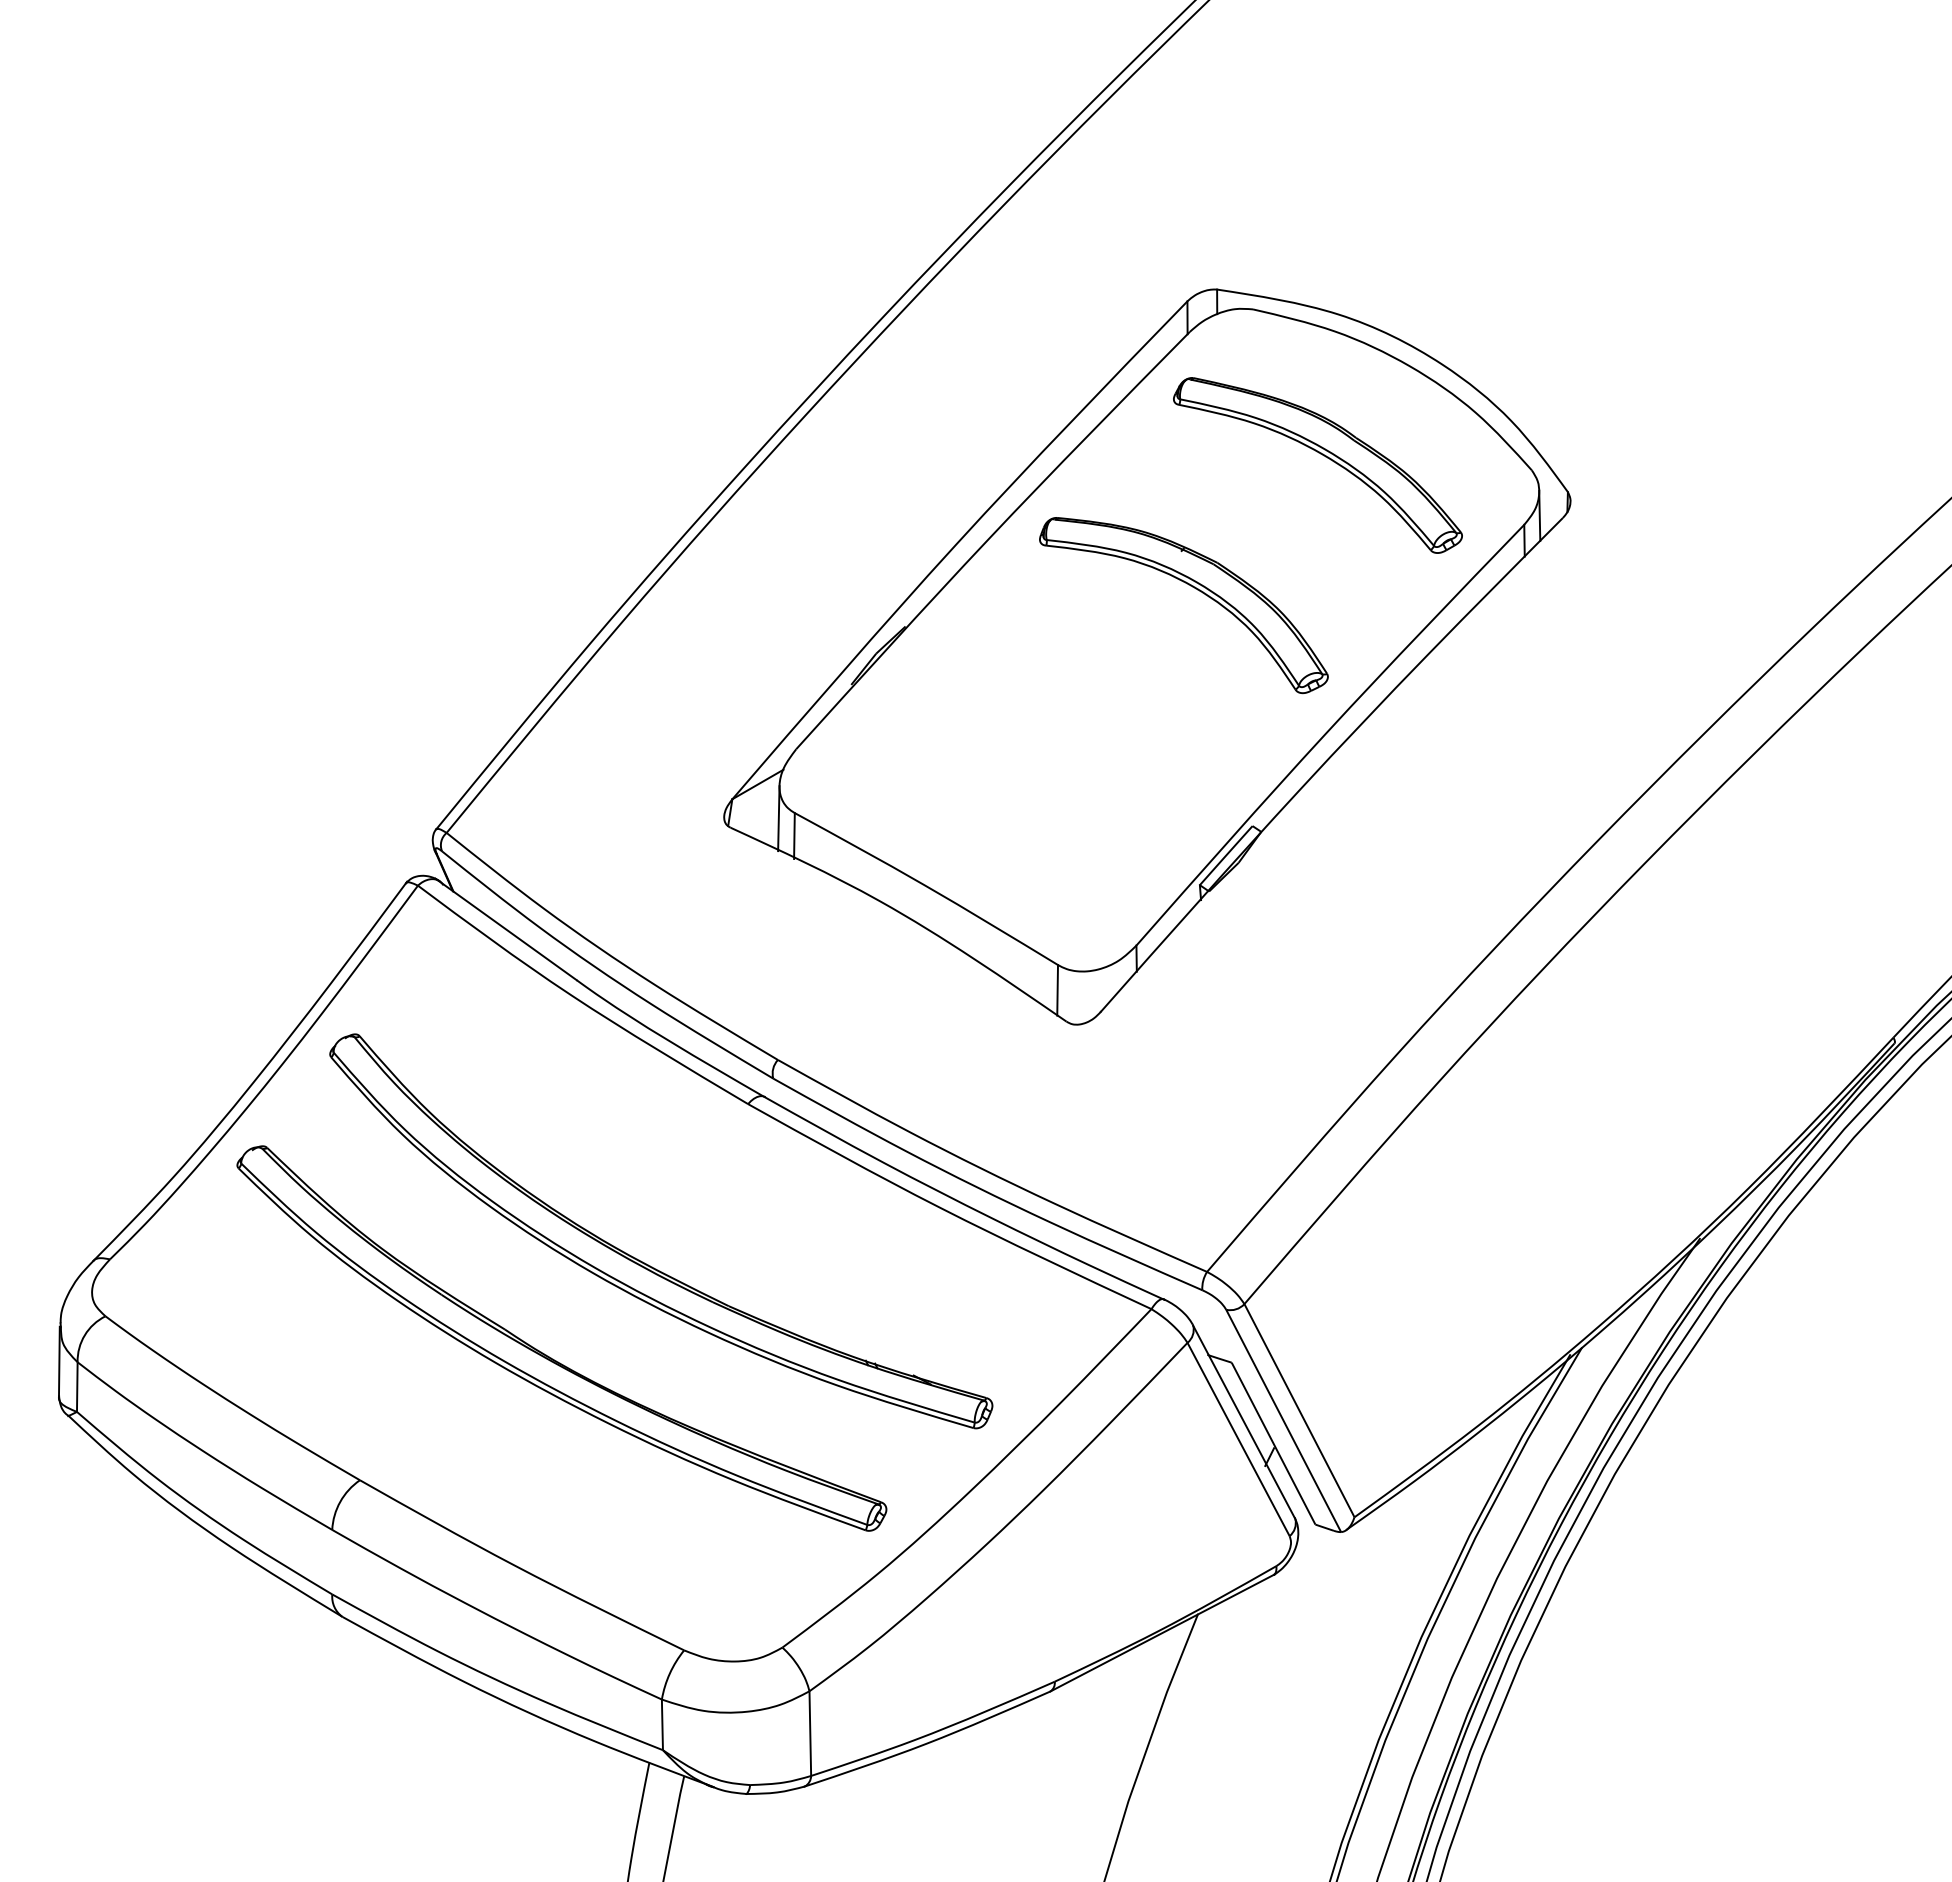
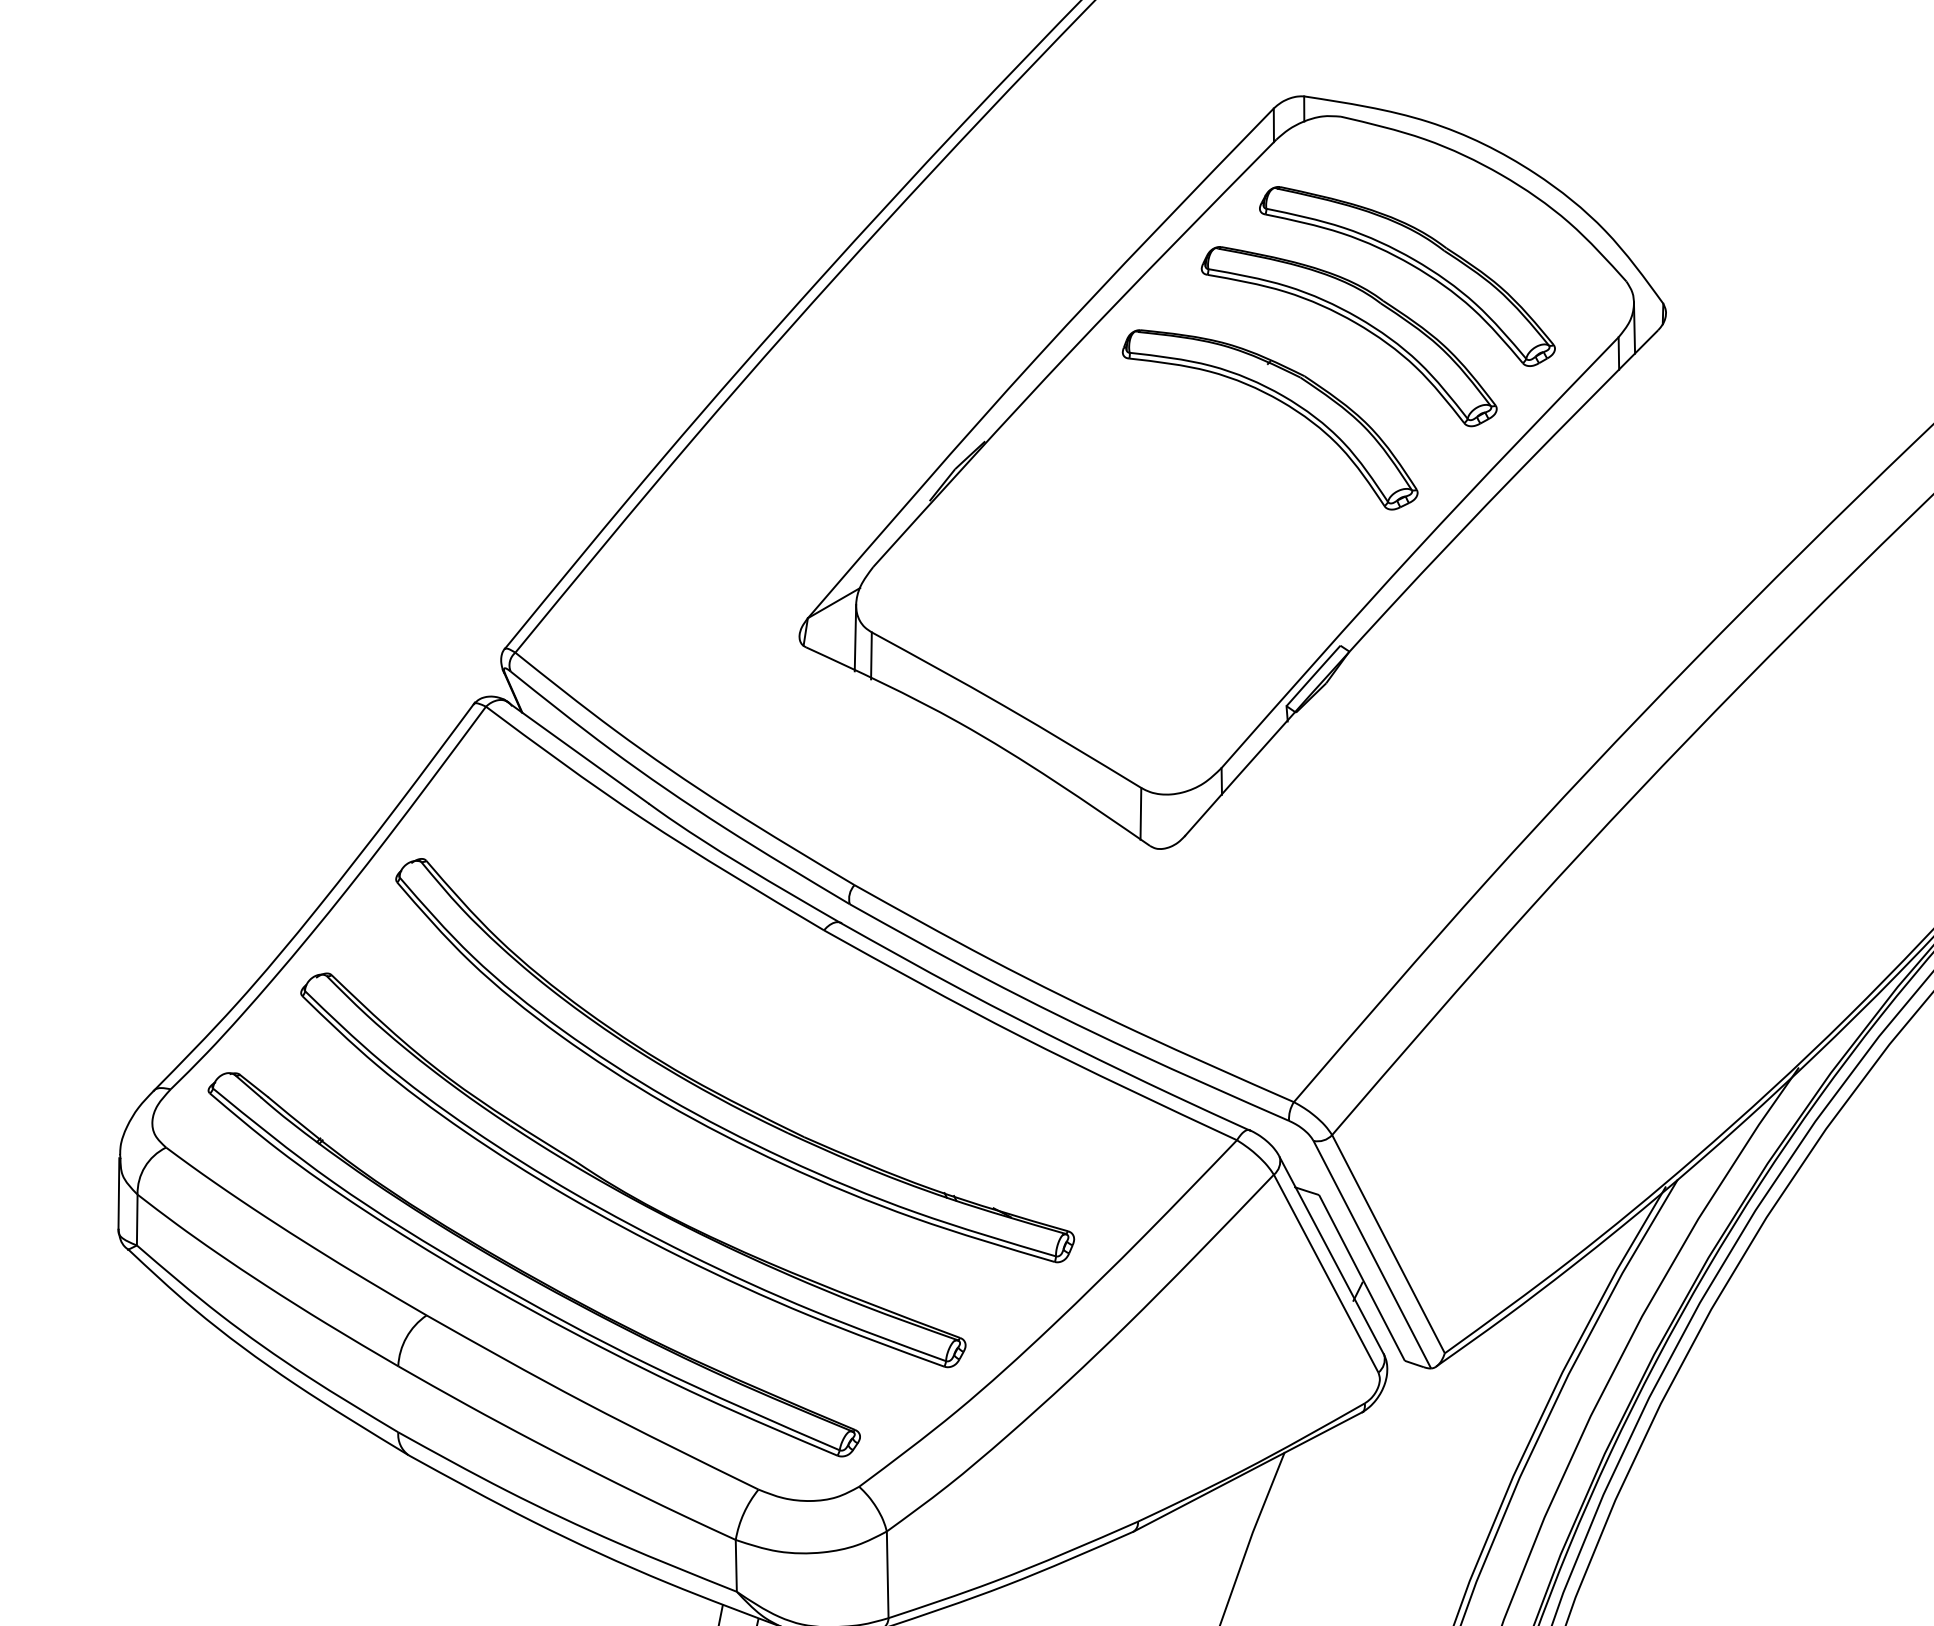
part: (1269, 513) -> (1357, 325), added
part: (458, 1438) -> (527, 1272), added

